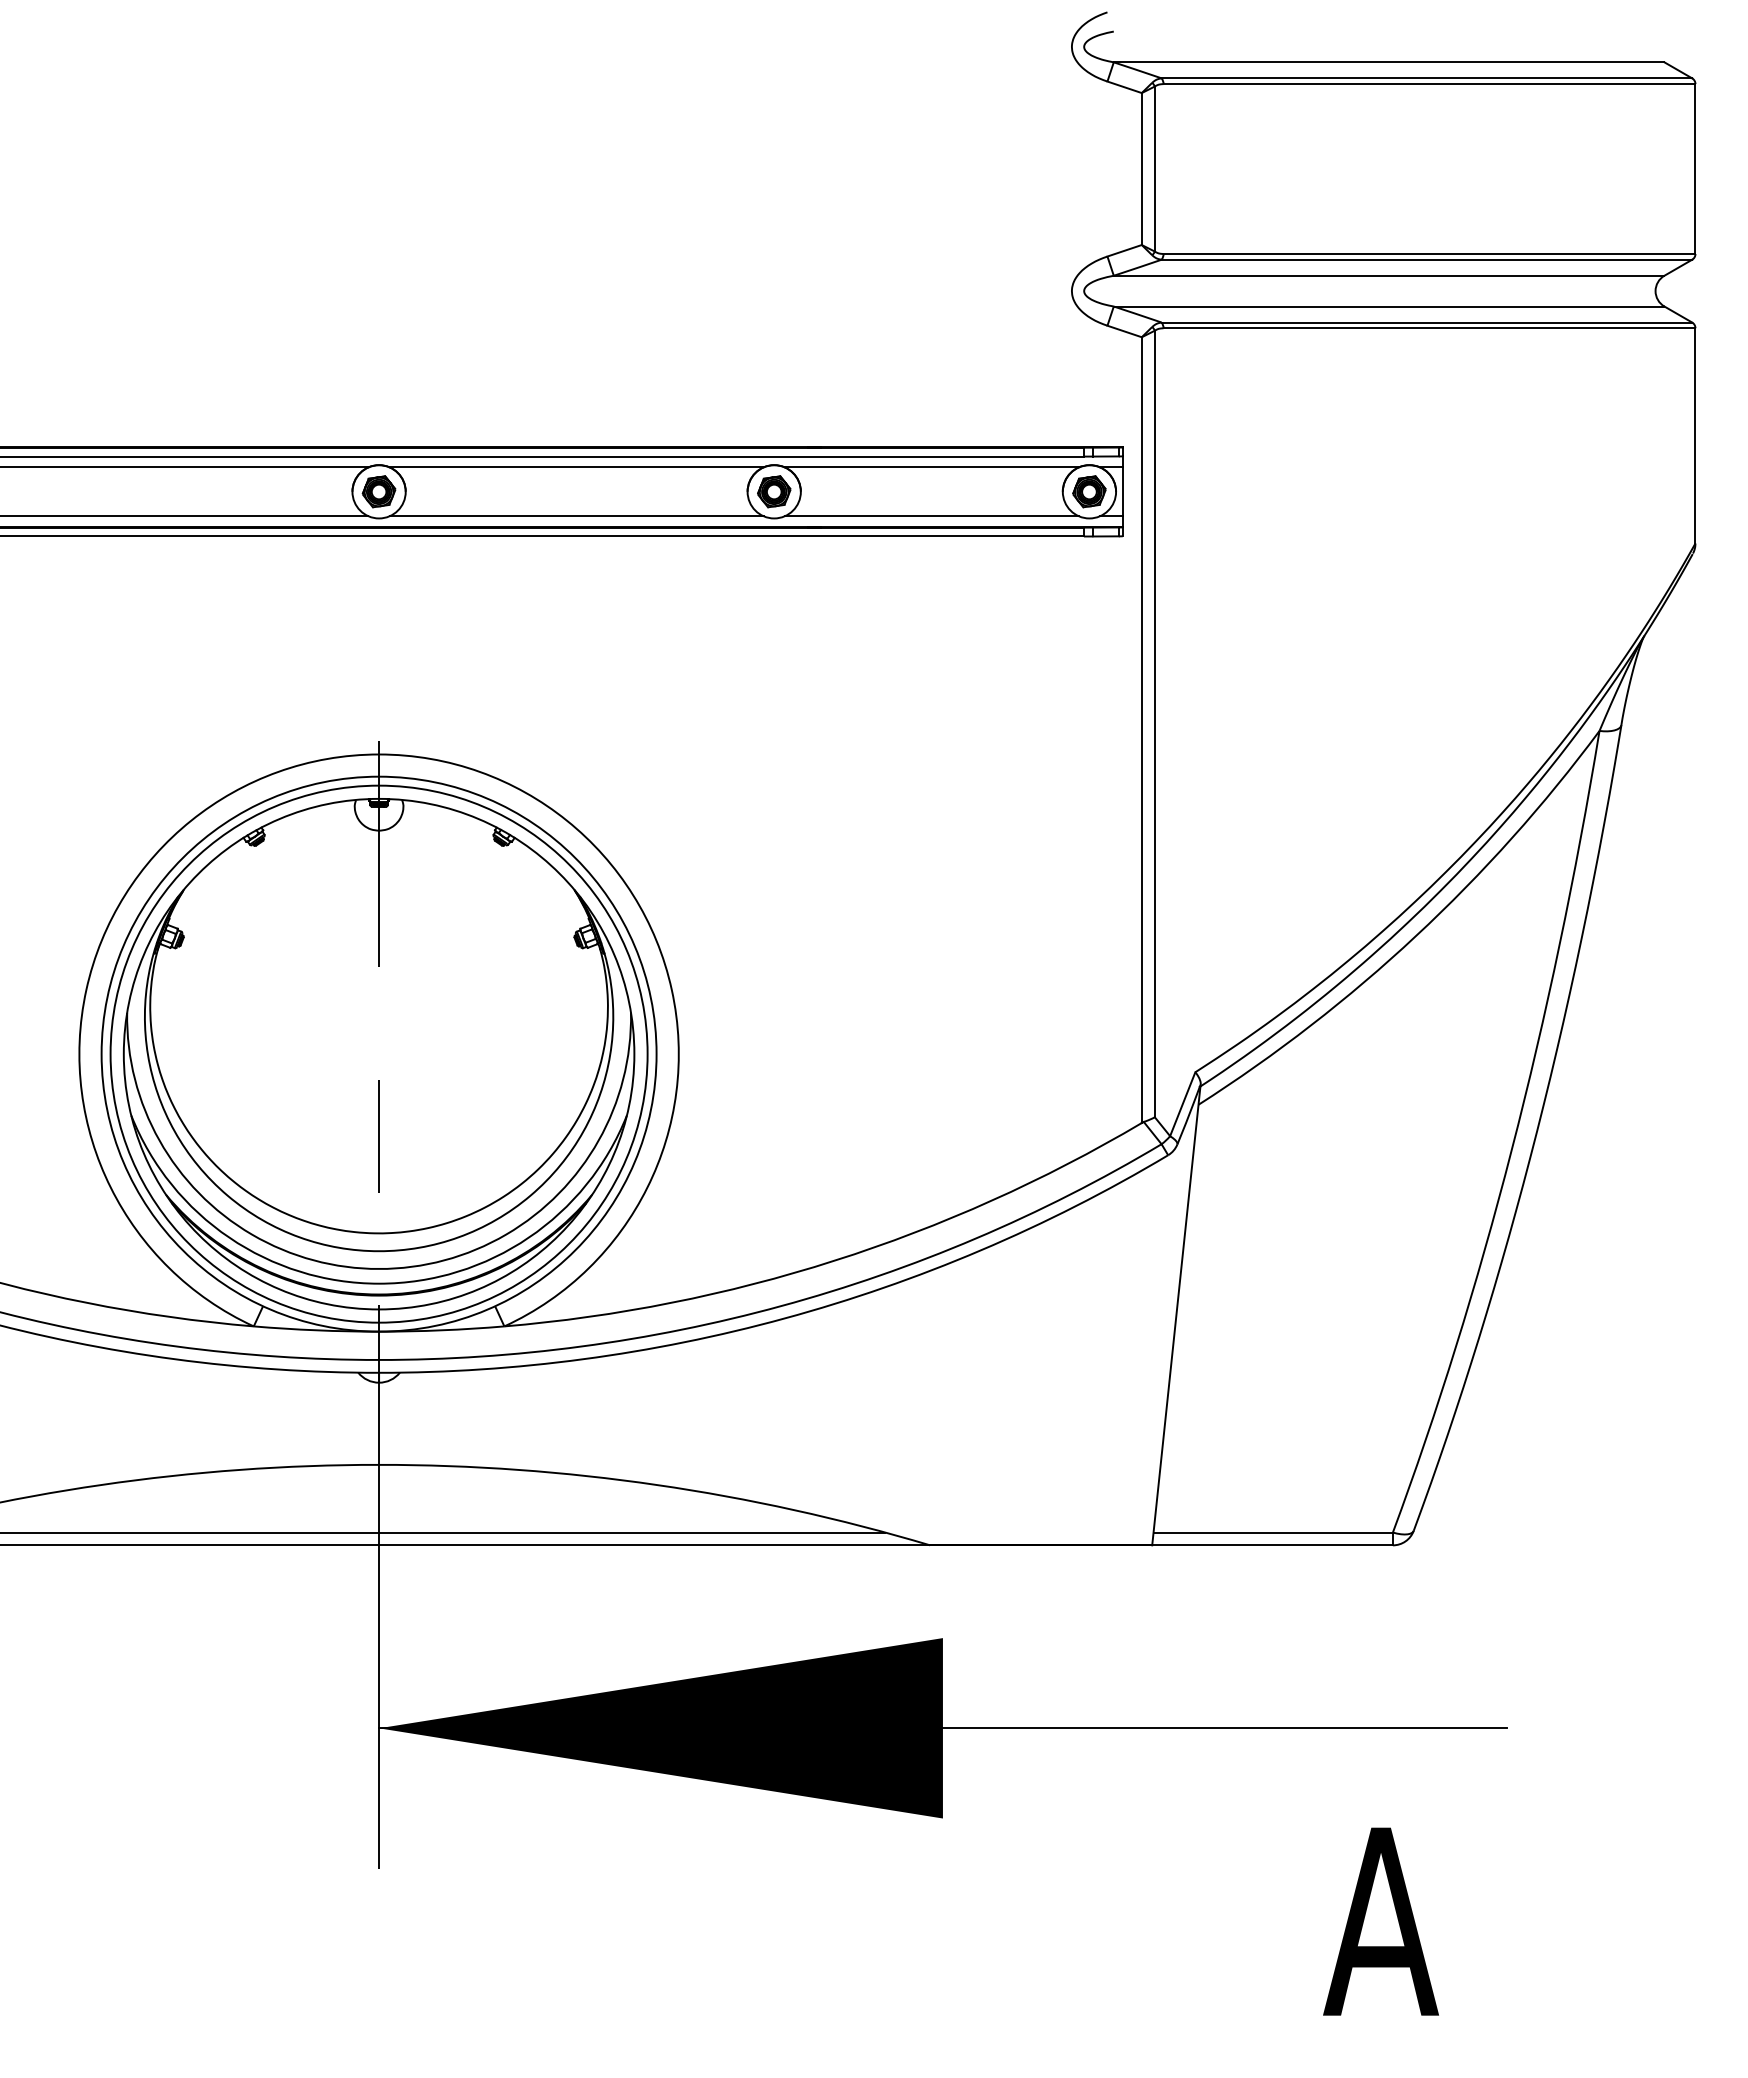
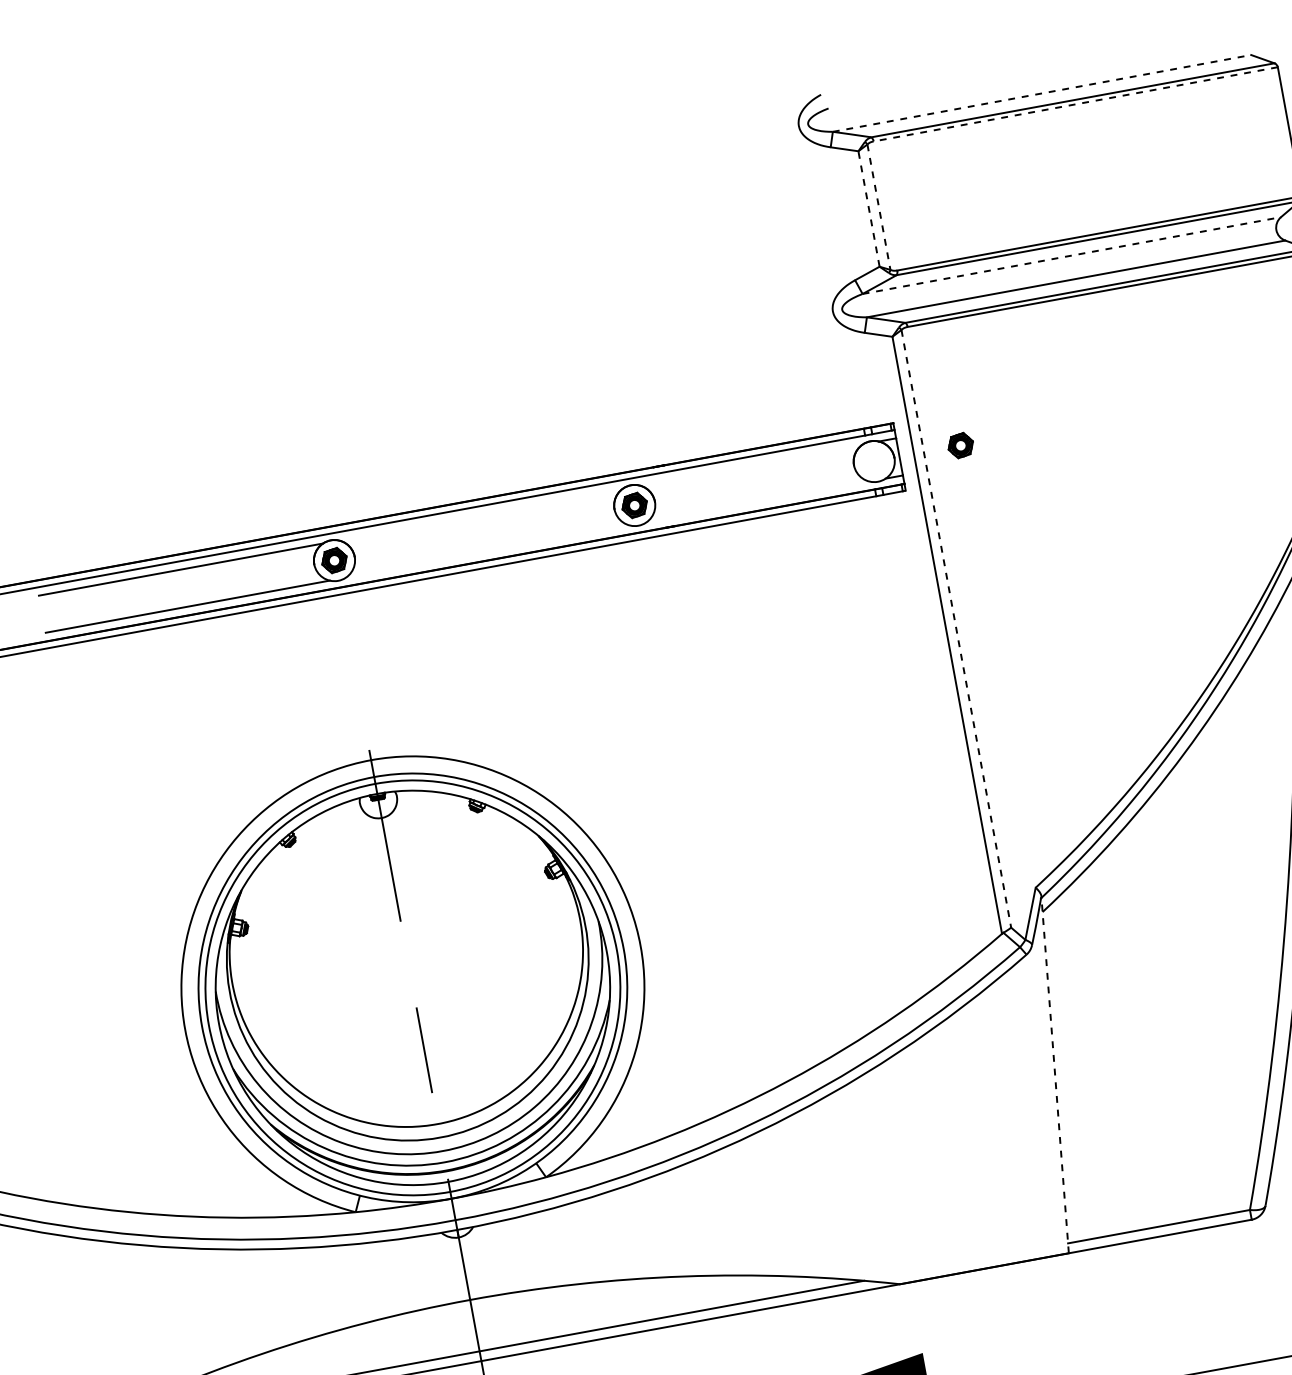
line: (1389, 62) -> (1042, 93), solid -> dashed
line: (1429, 84) -> (1075, 104), solid -> dashed
line: (1141, 169) -> (868, 209), solid -> dashed
line: (1154, 169) -> (878, 207), solid -> dashed
line: (1389, 275) -> (1072, 255), solid -> dashed
line: (576, 467) -> (481, 514), removed
line: (931, 467) -> (750, 465), removed
part: (1089, 491) -> (960, 445), moved
line: (576, 516) -> (487, 551), removed
line: (931, 516) -> (757, 502), removed
line: (1154, 724) -> (956, 629), solid -> dashed
line: (1176, 1315) -> (1055, 1075), solid -> dashed

